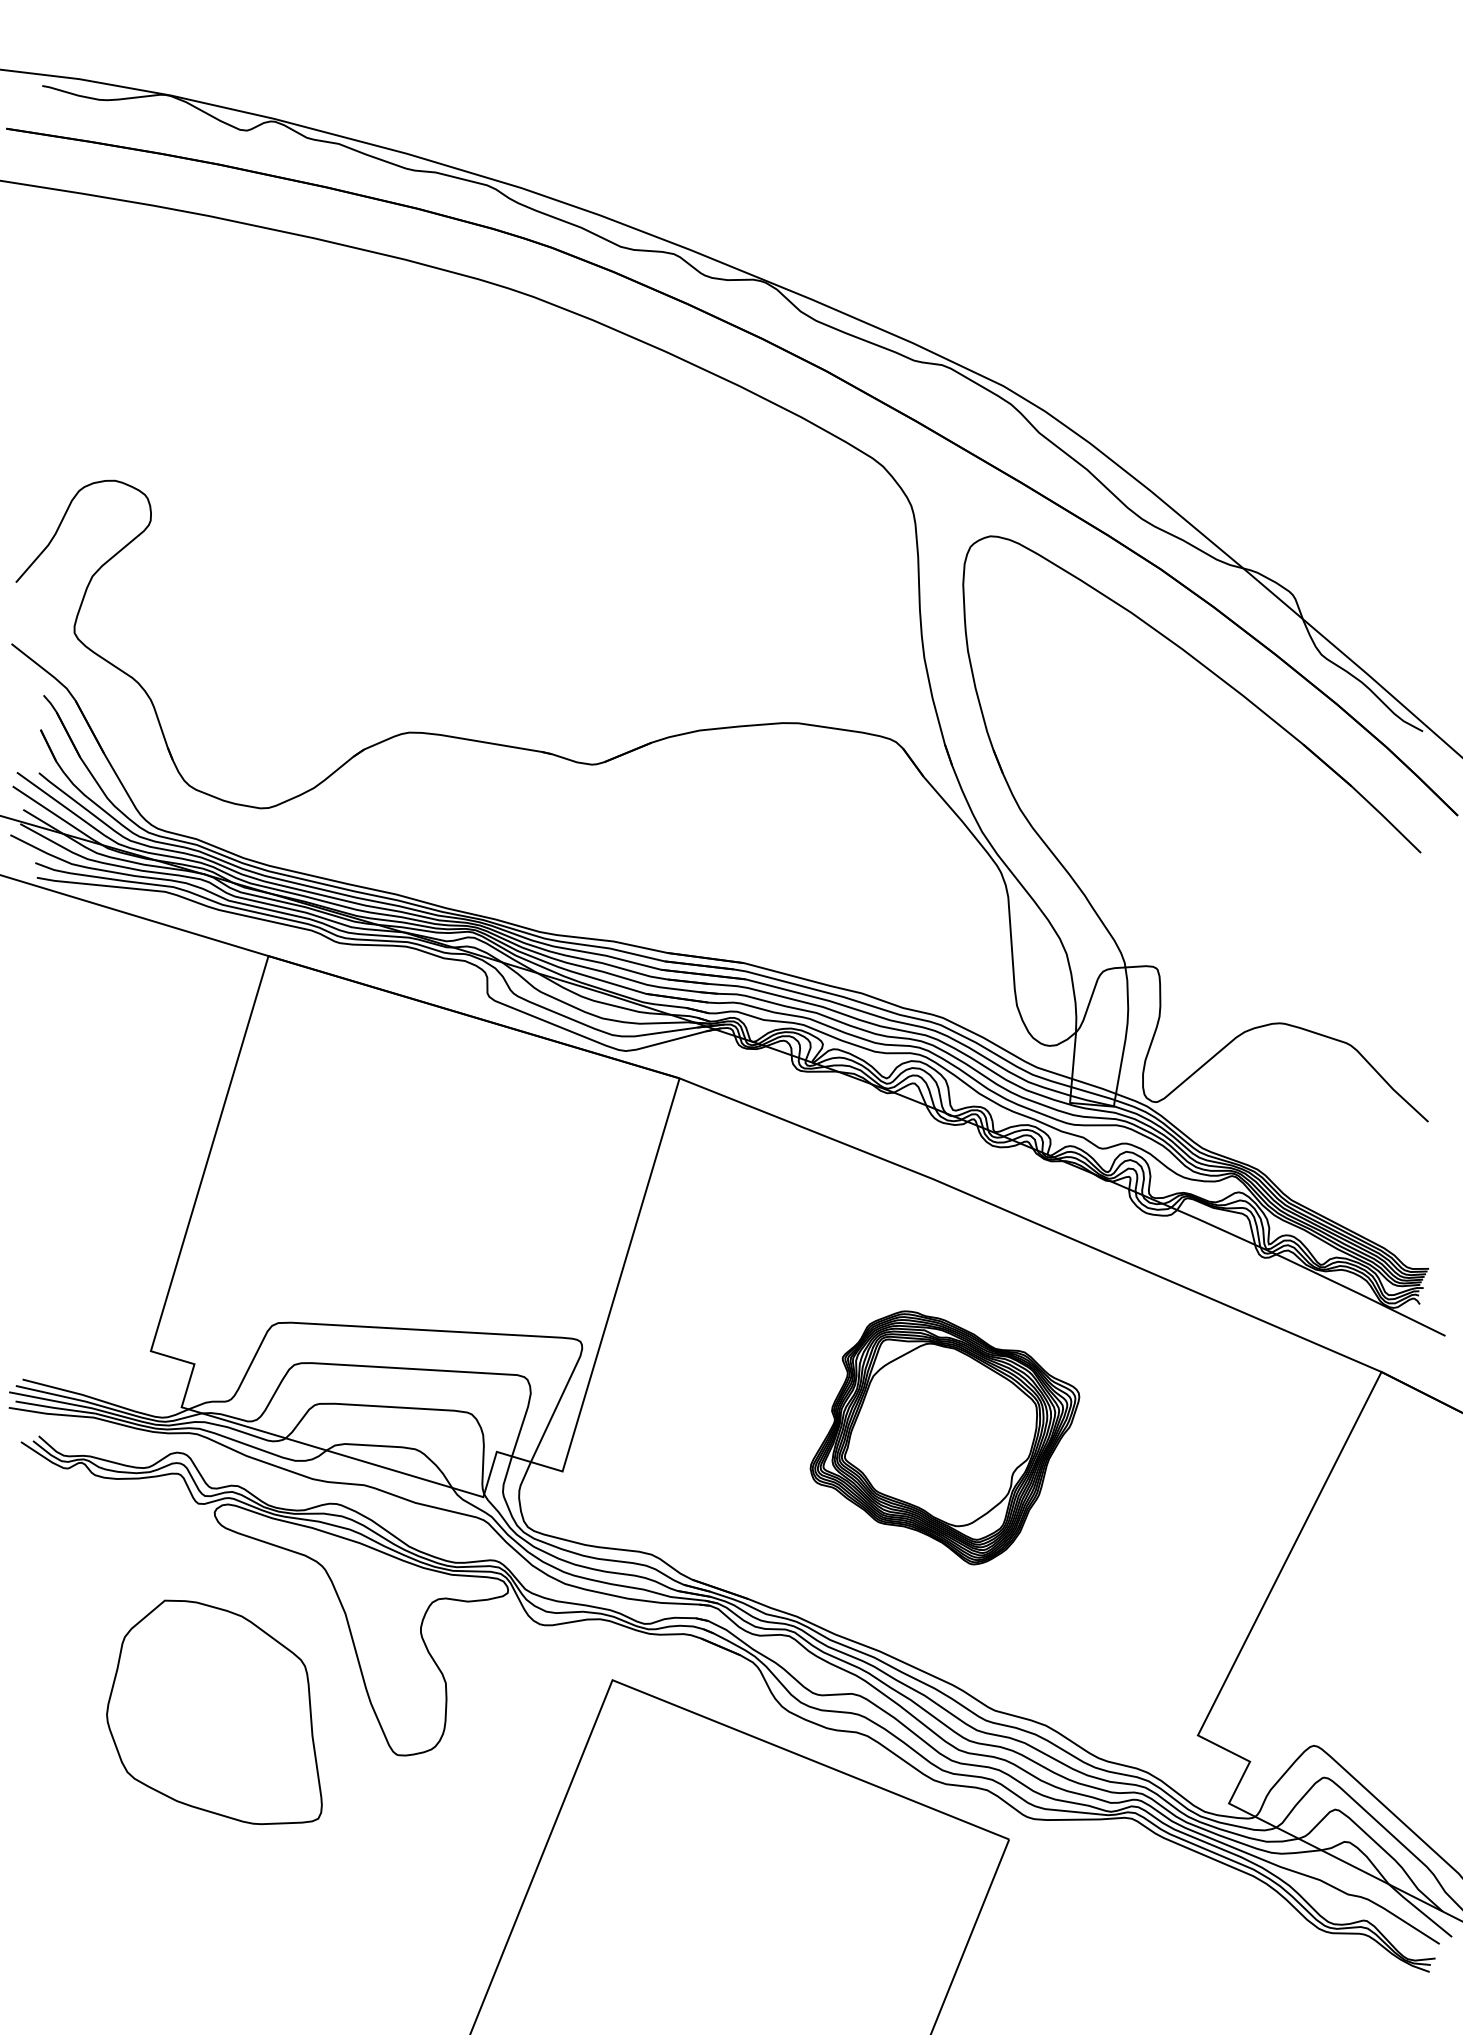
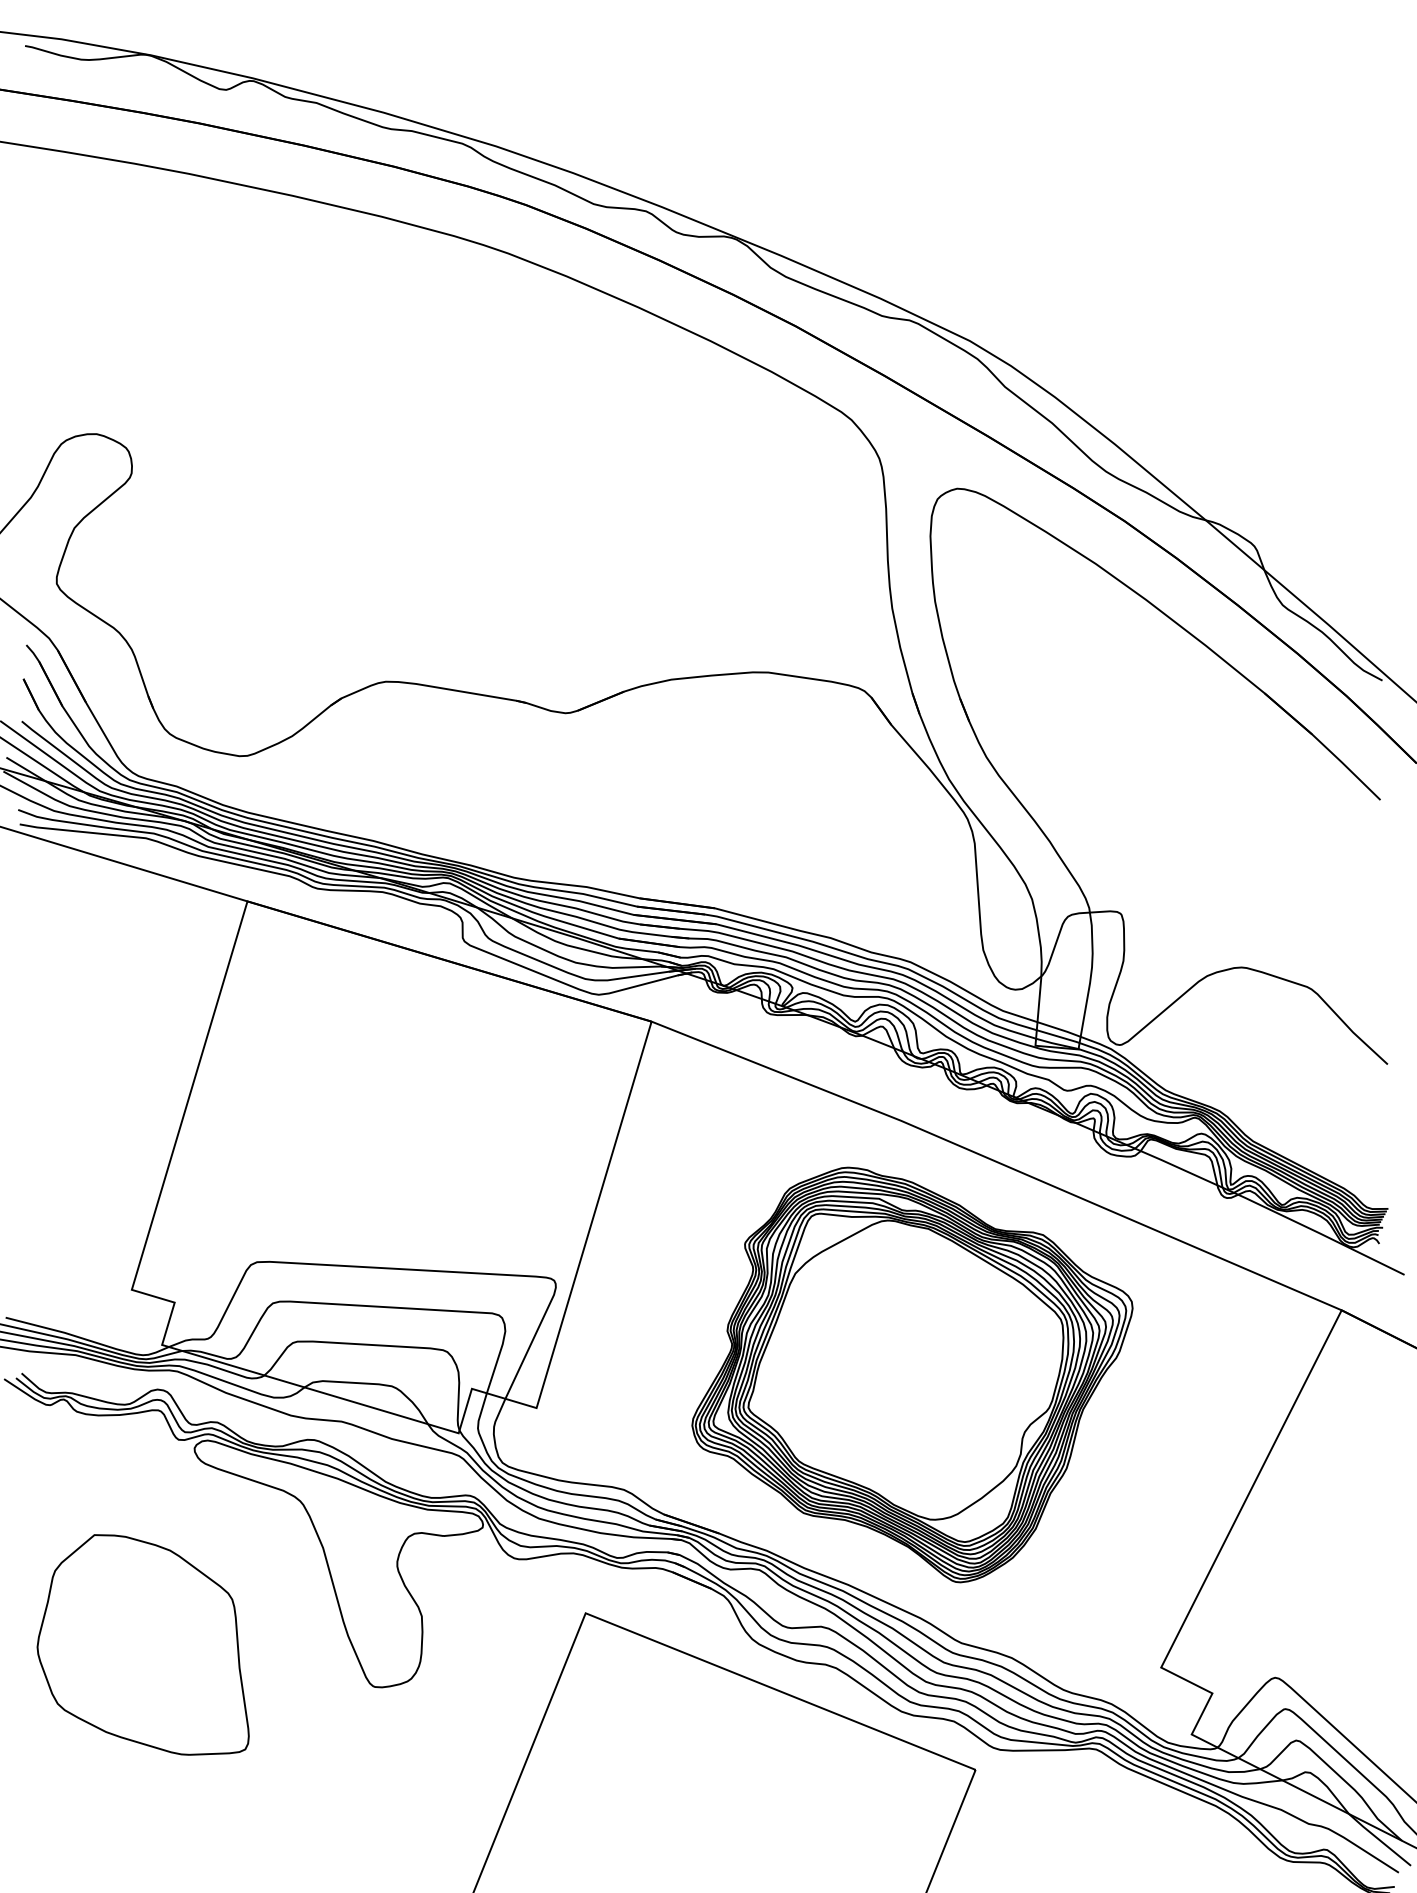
part: (944, 1437) -> (912, 1374), size x1.67
part: (214, 1712) -> (143, 1645), moved

